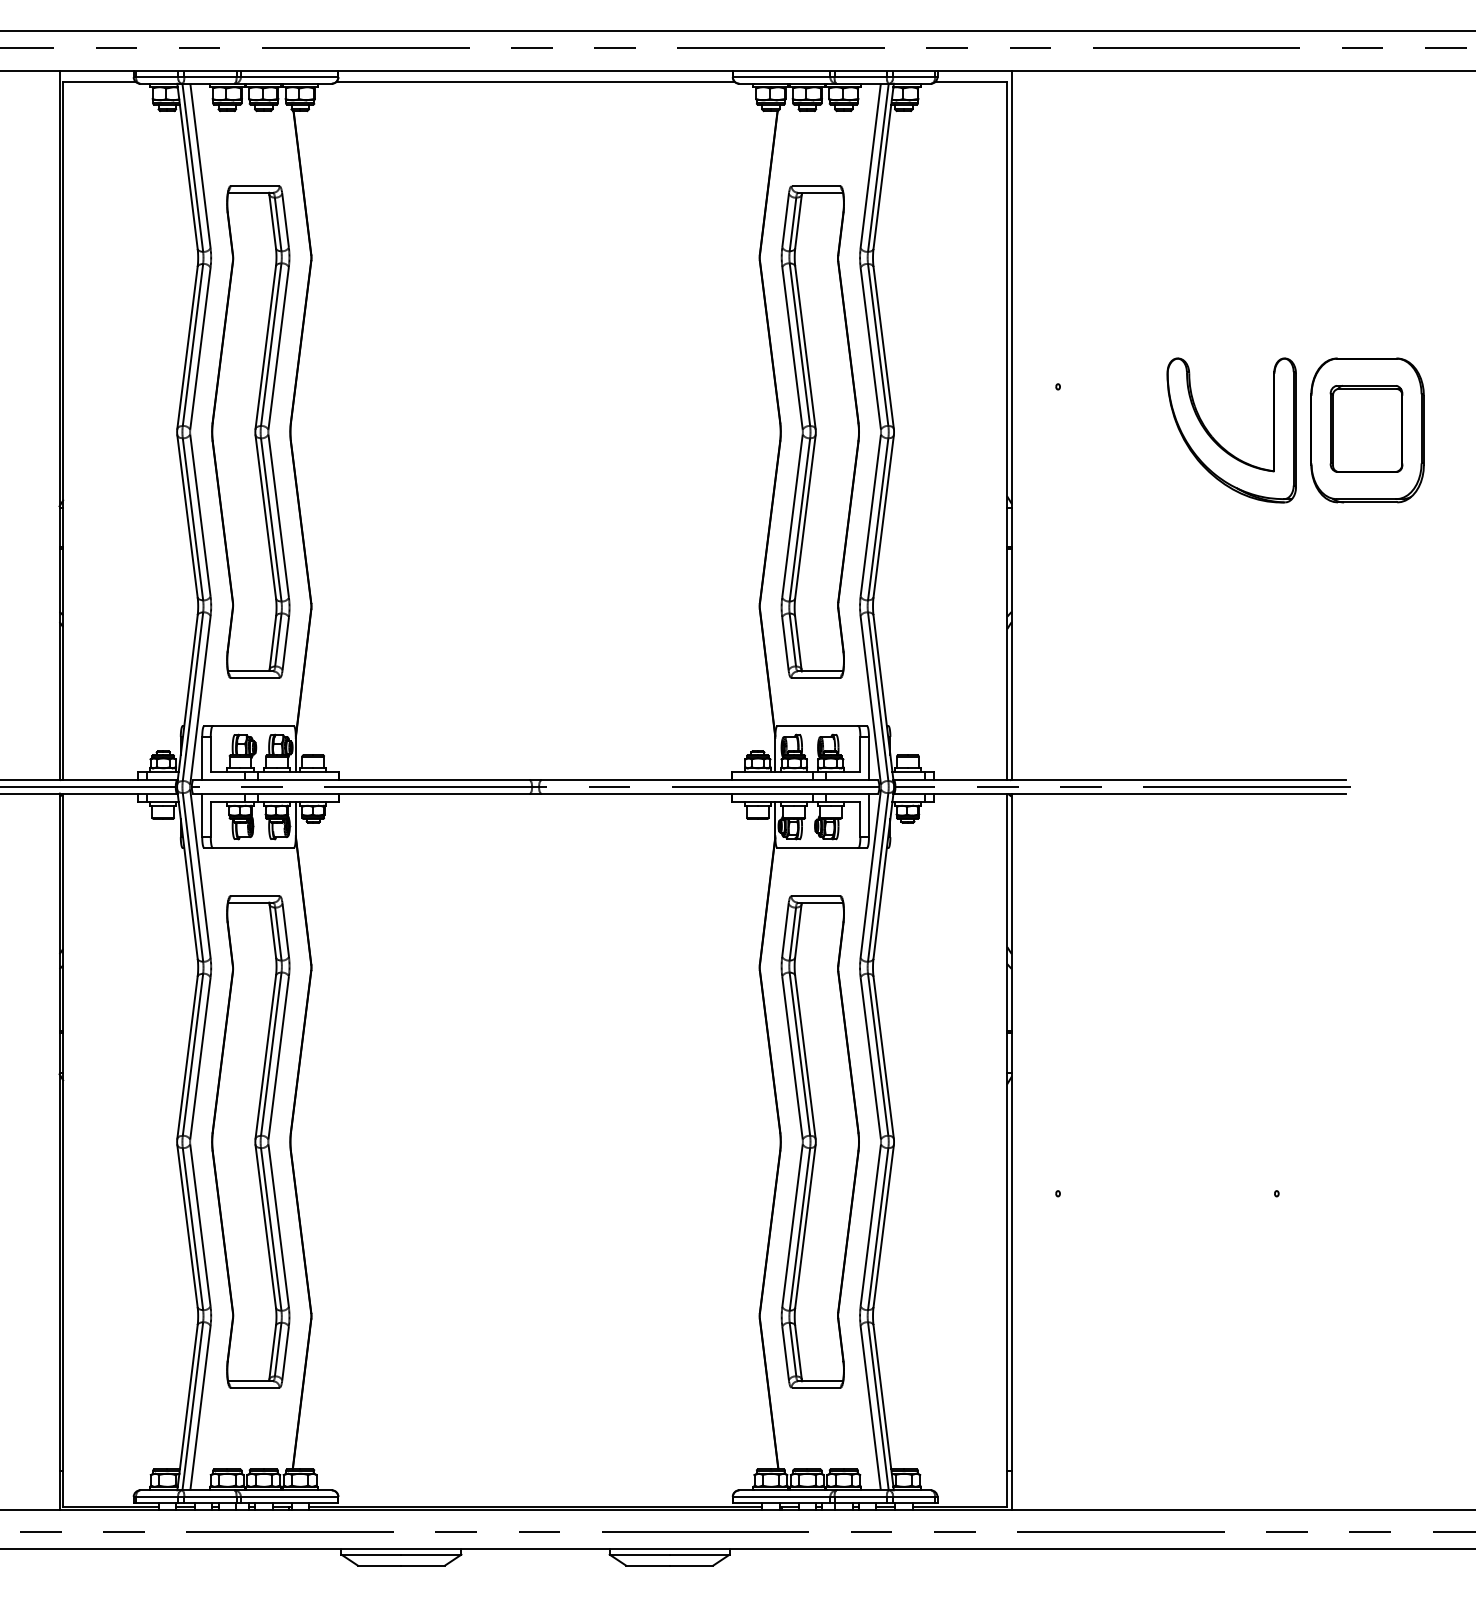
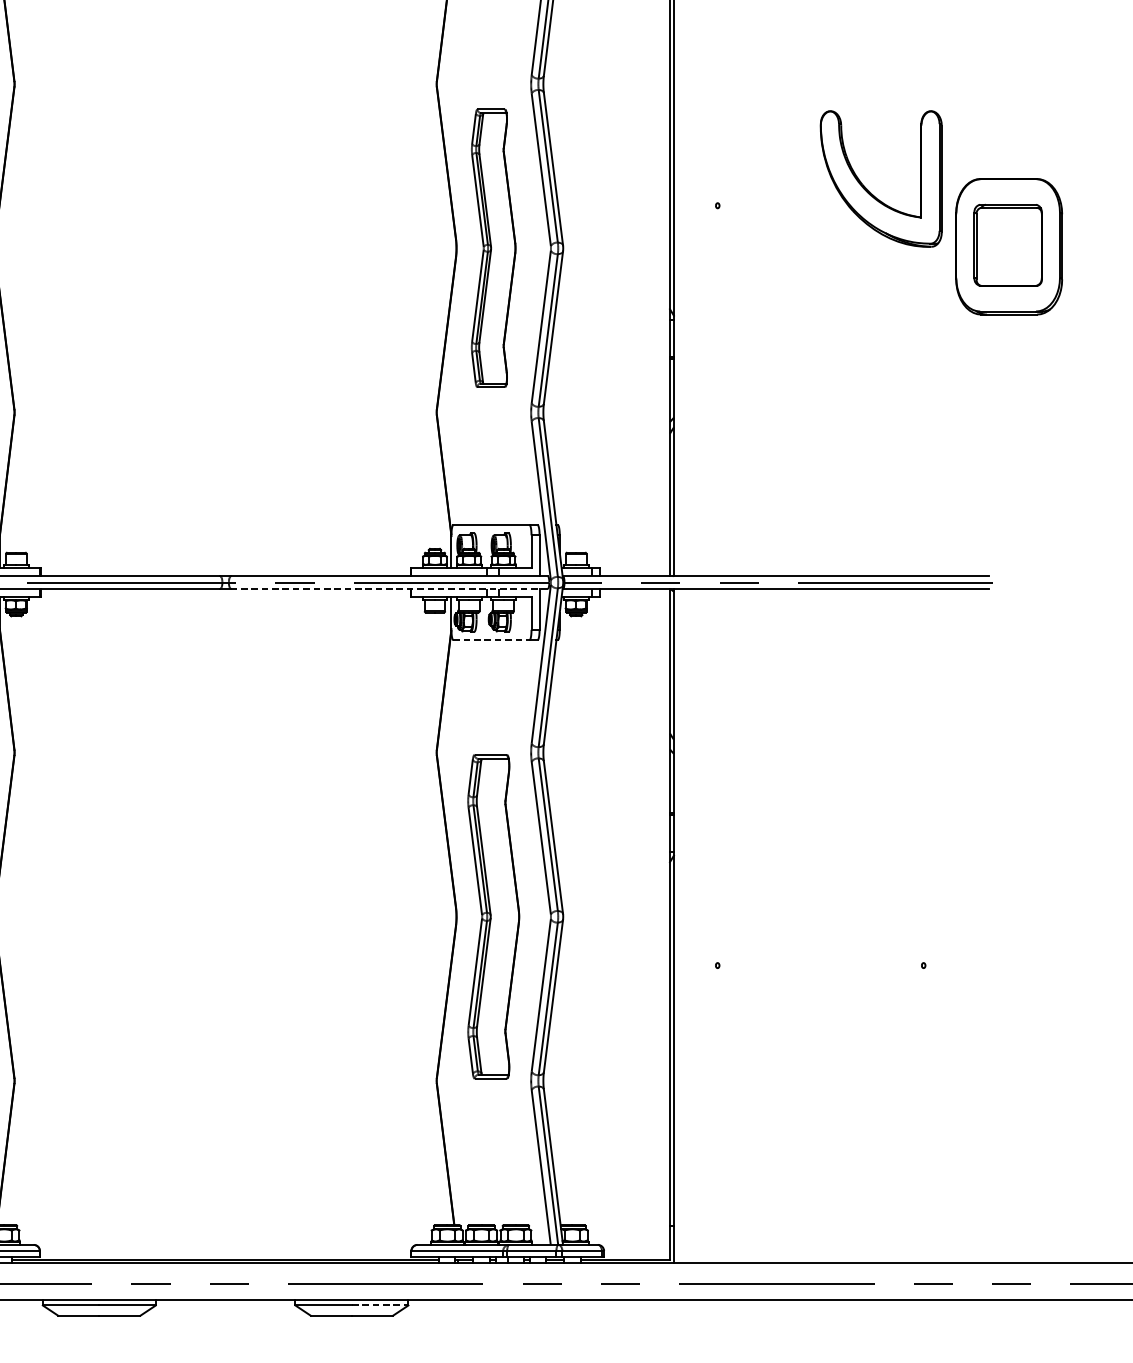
part: (819, 431) -> (493, 247), size x0.6
part: (1218, 442) -> (868, 190), moved
line: (709, 793) -> (389, 588), solid -> dashed
line: (818, 848) -> (492, 640), solid -> dashed
part: (819, 1141) -> (493, 916), size x0.7
line: (699, 1554) -> (380, 1305), solid -> dashed

